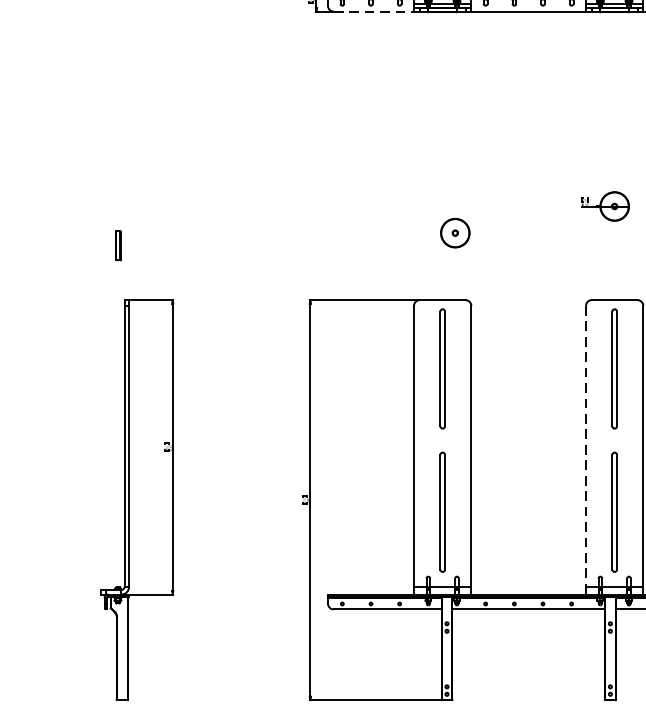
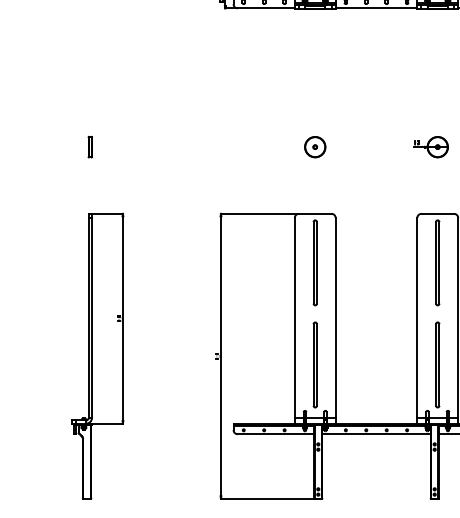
line: (374, 11) -> (266, 8), dashed -> solid
part: (455, 233) -> (315, 147), moved
part: (117, 244) -> (89, 146), moved
line: (586, 447) -> (417, 318), dashed -> solid

